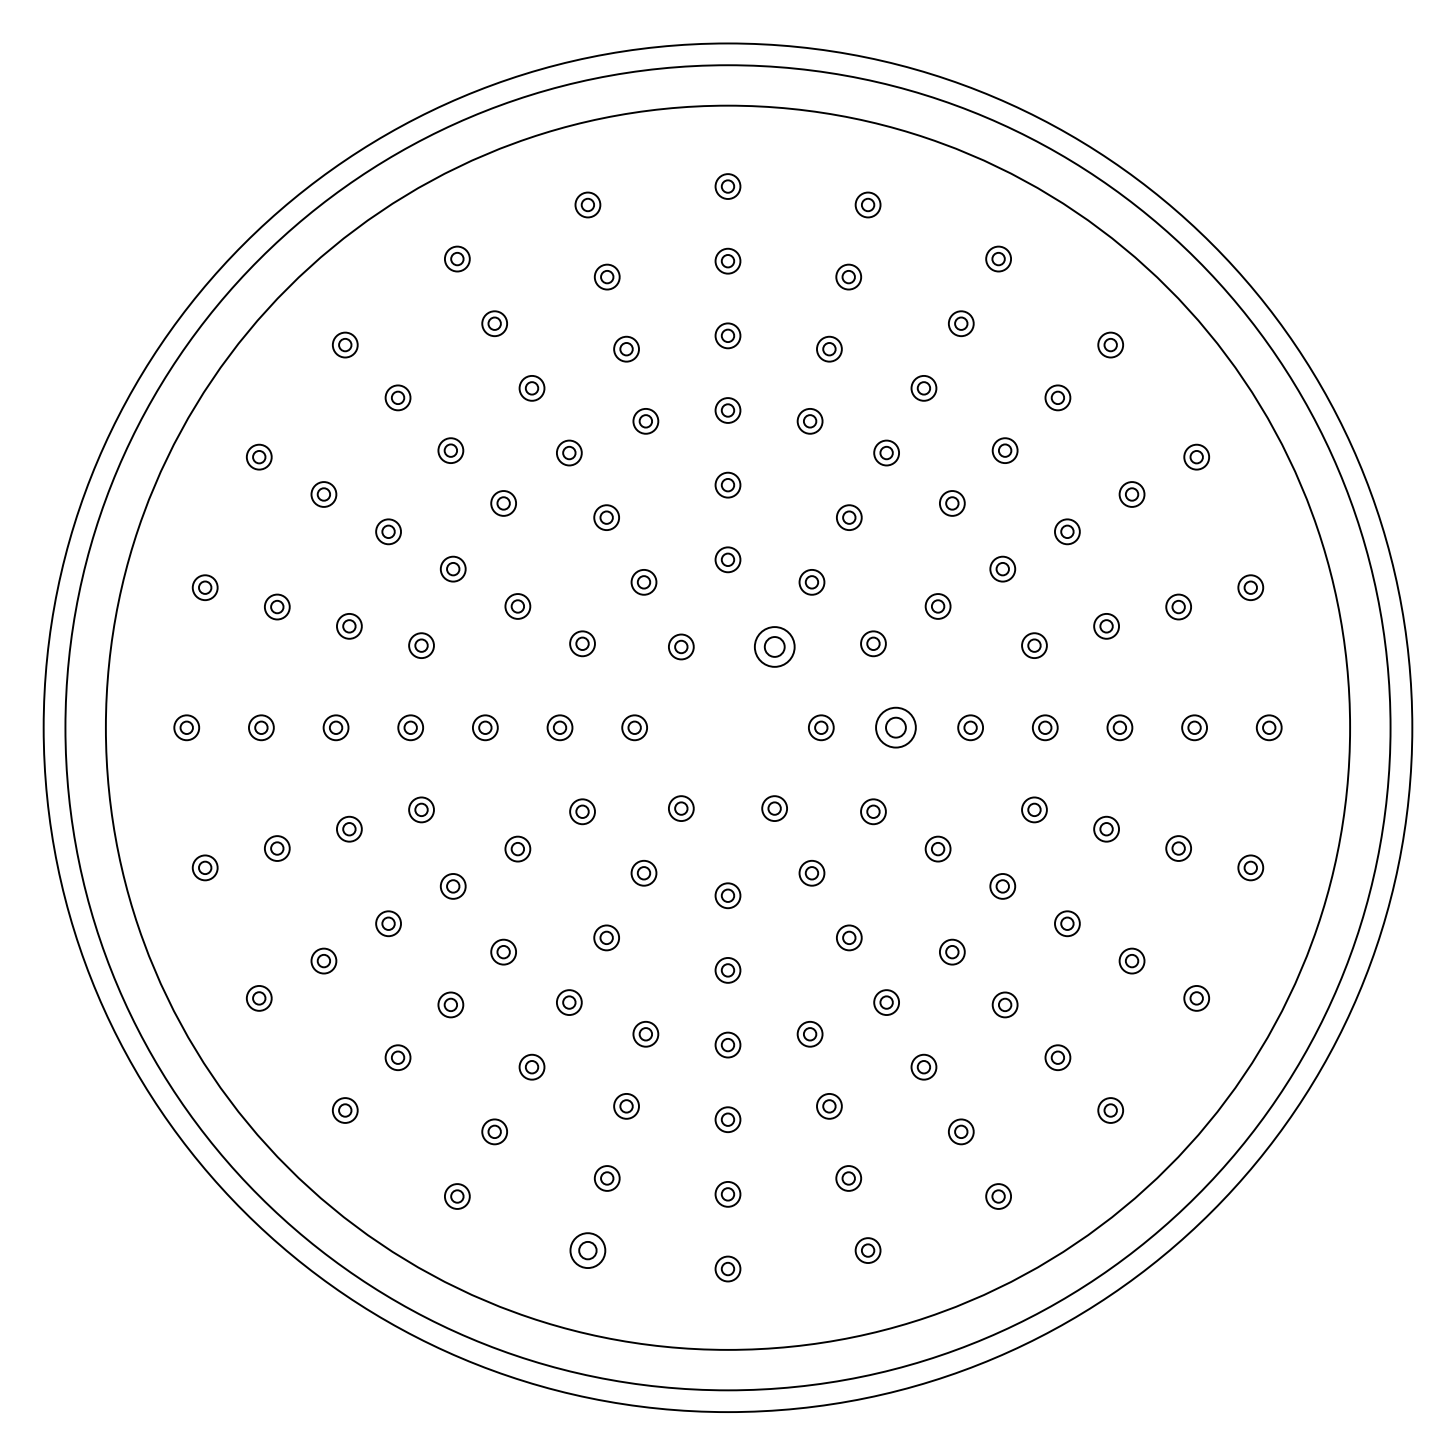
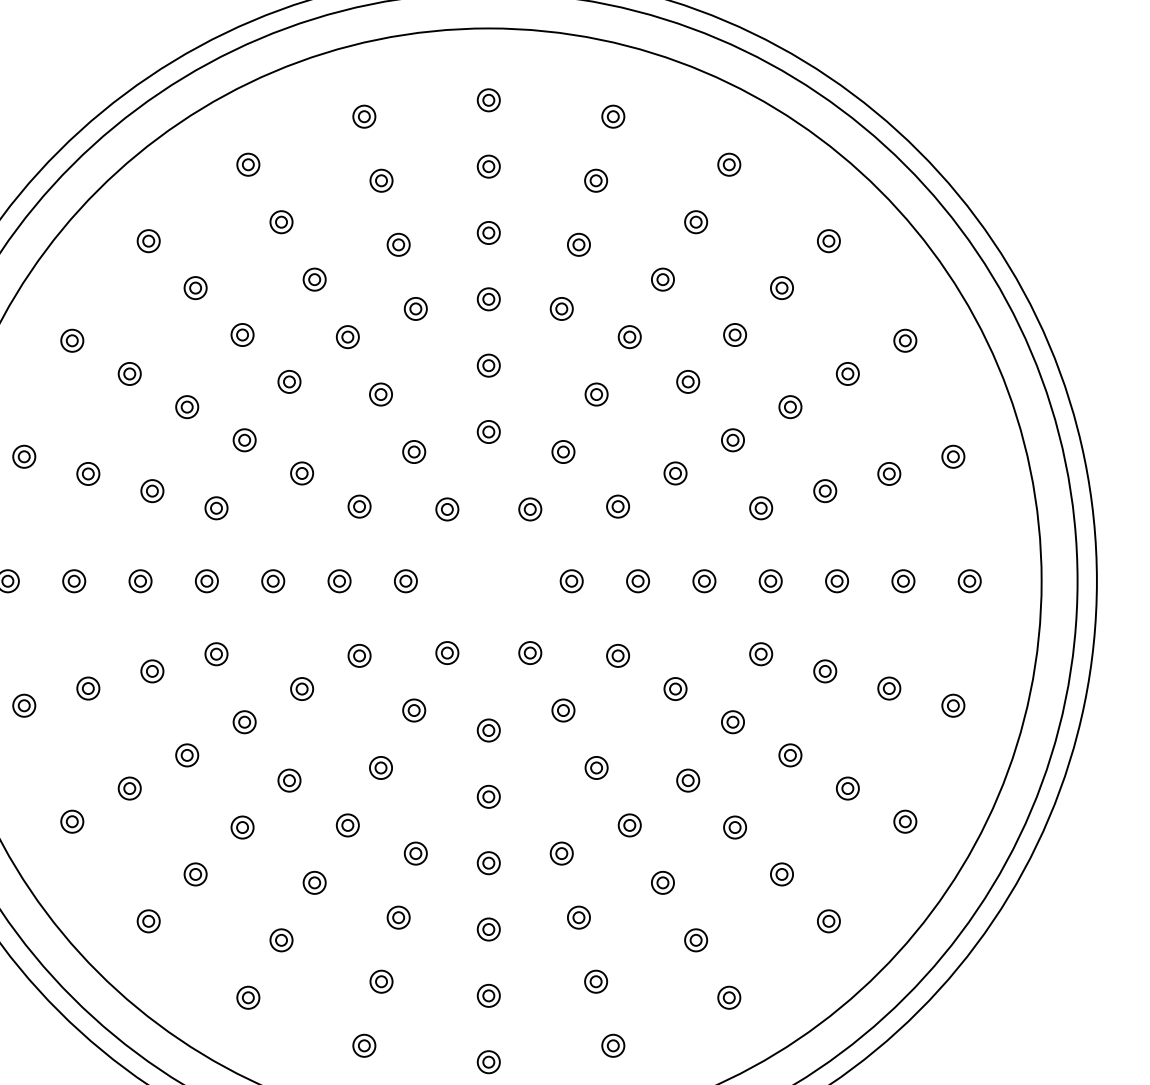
part: (774, 646) -> (530, 509), size x0.62
part: (895, 727) -> (637, 581), size x0.62
part: (587, 1250) -> (363, 1045), size x0.71

